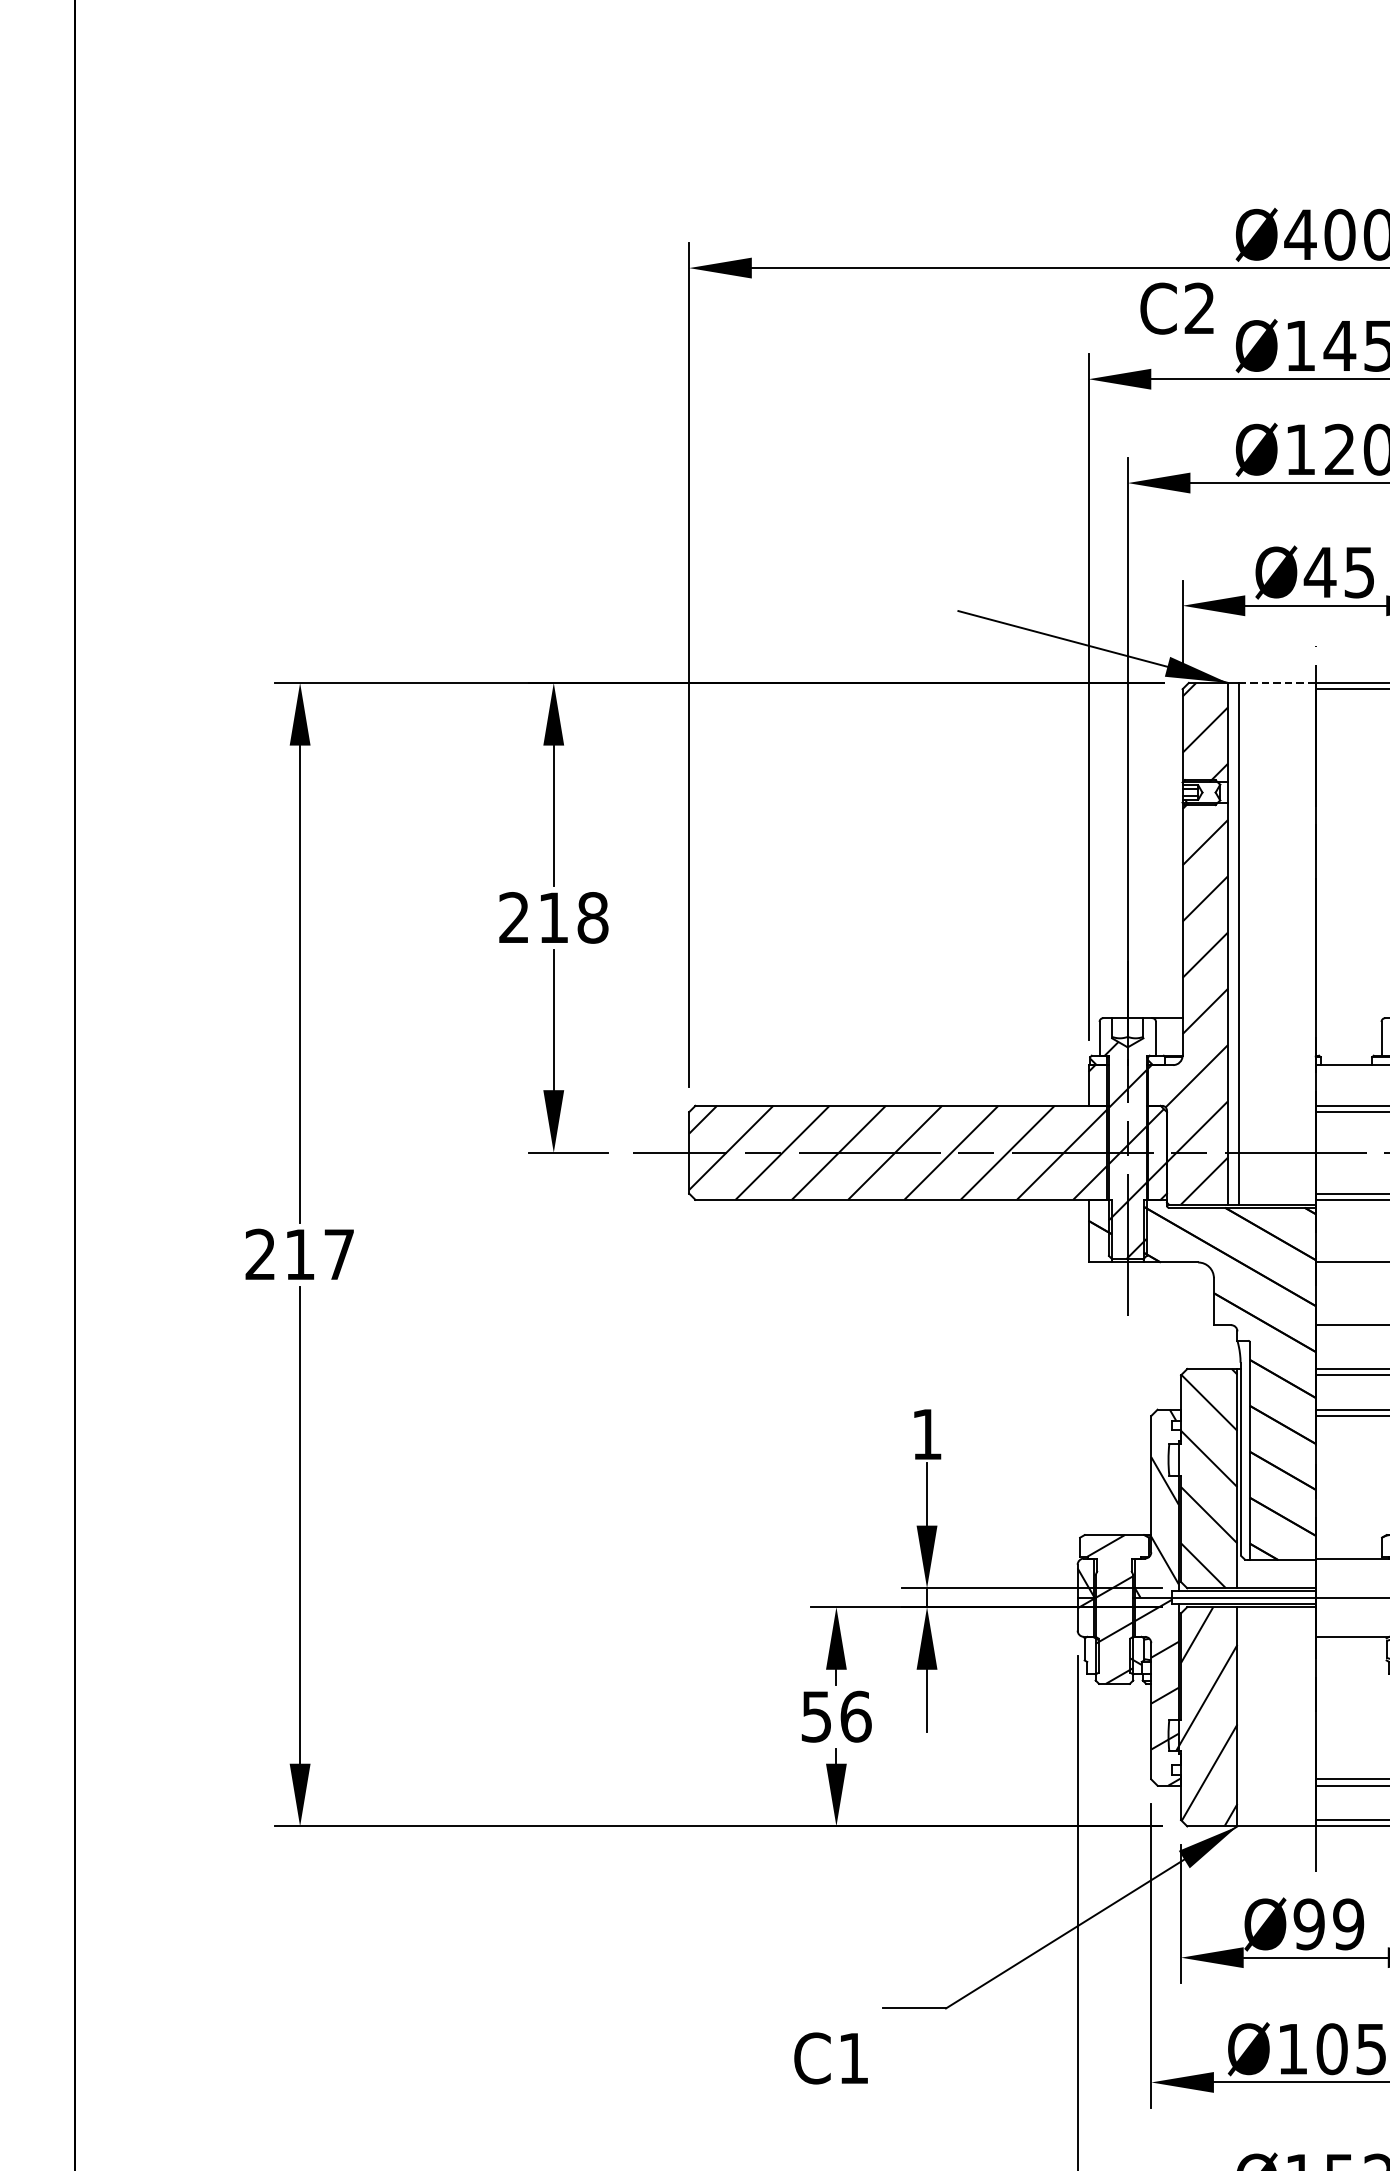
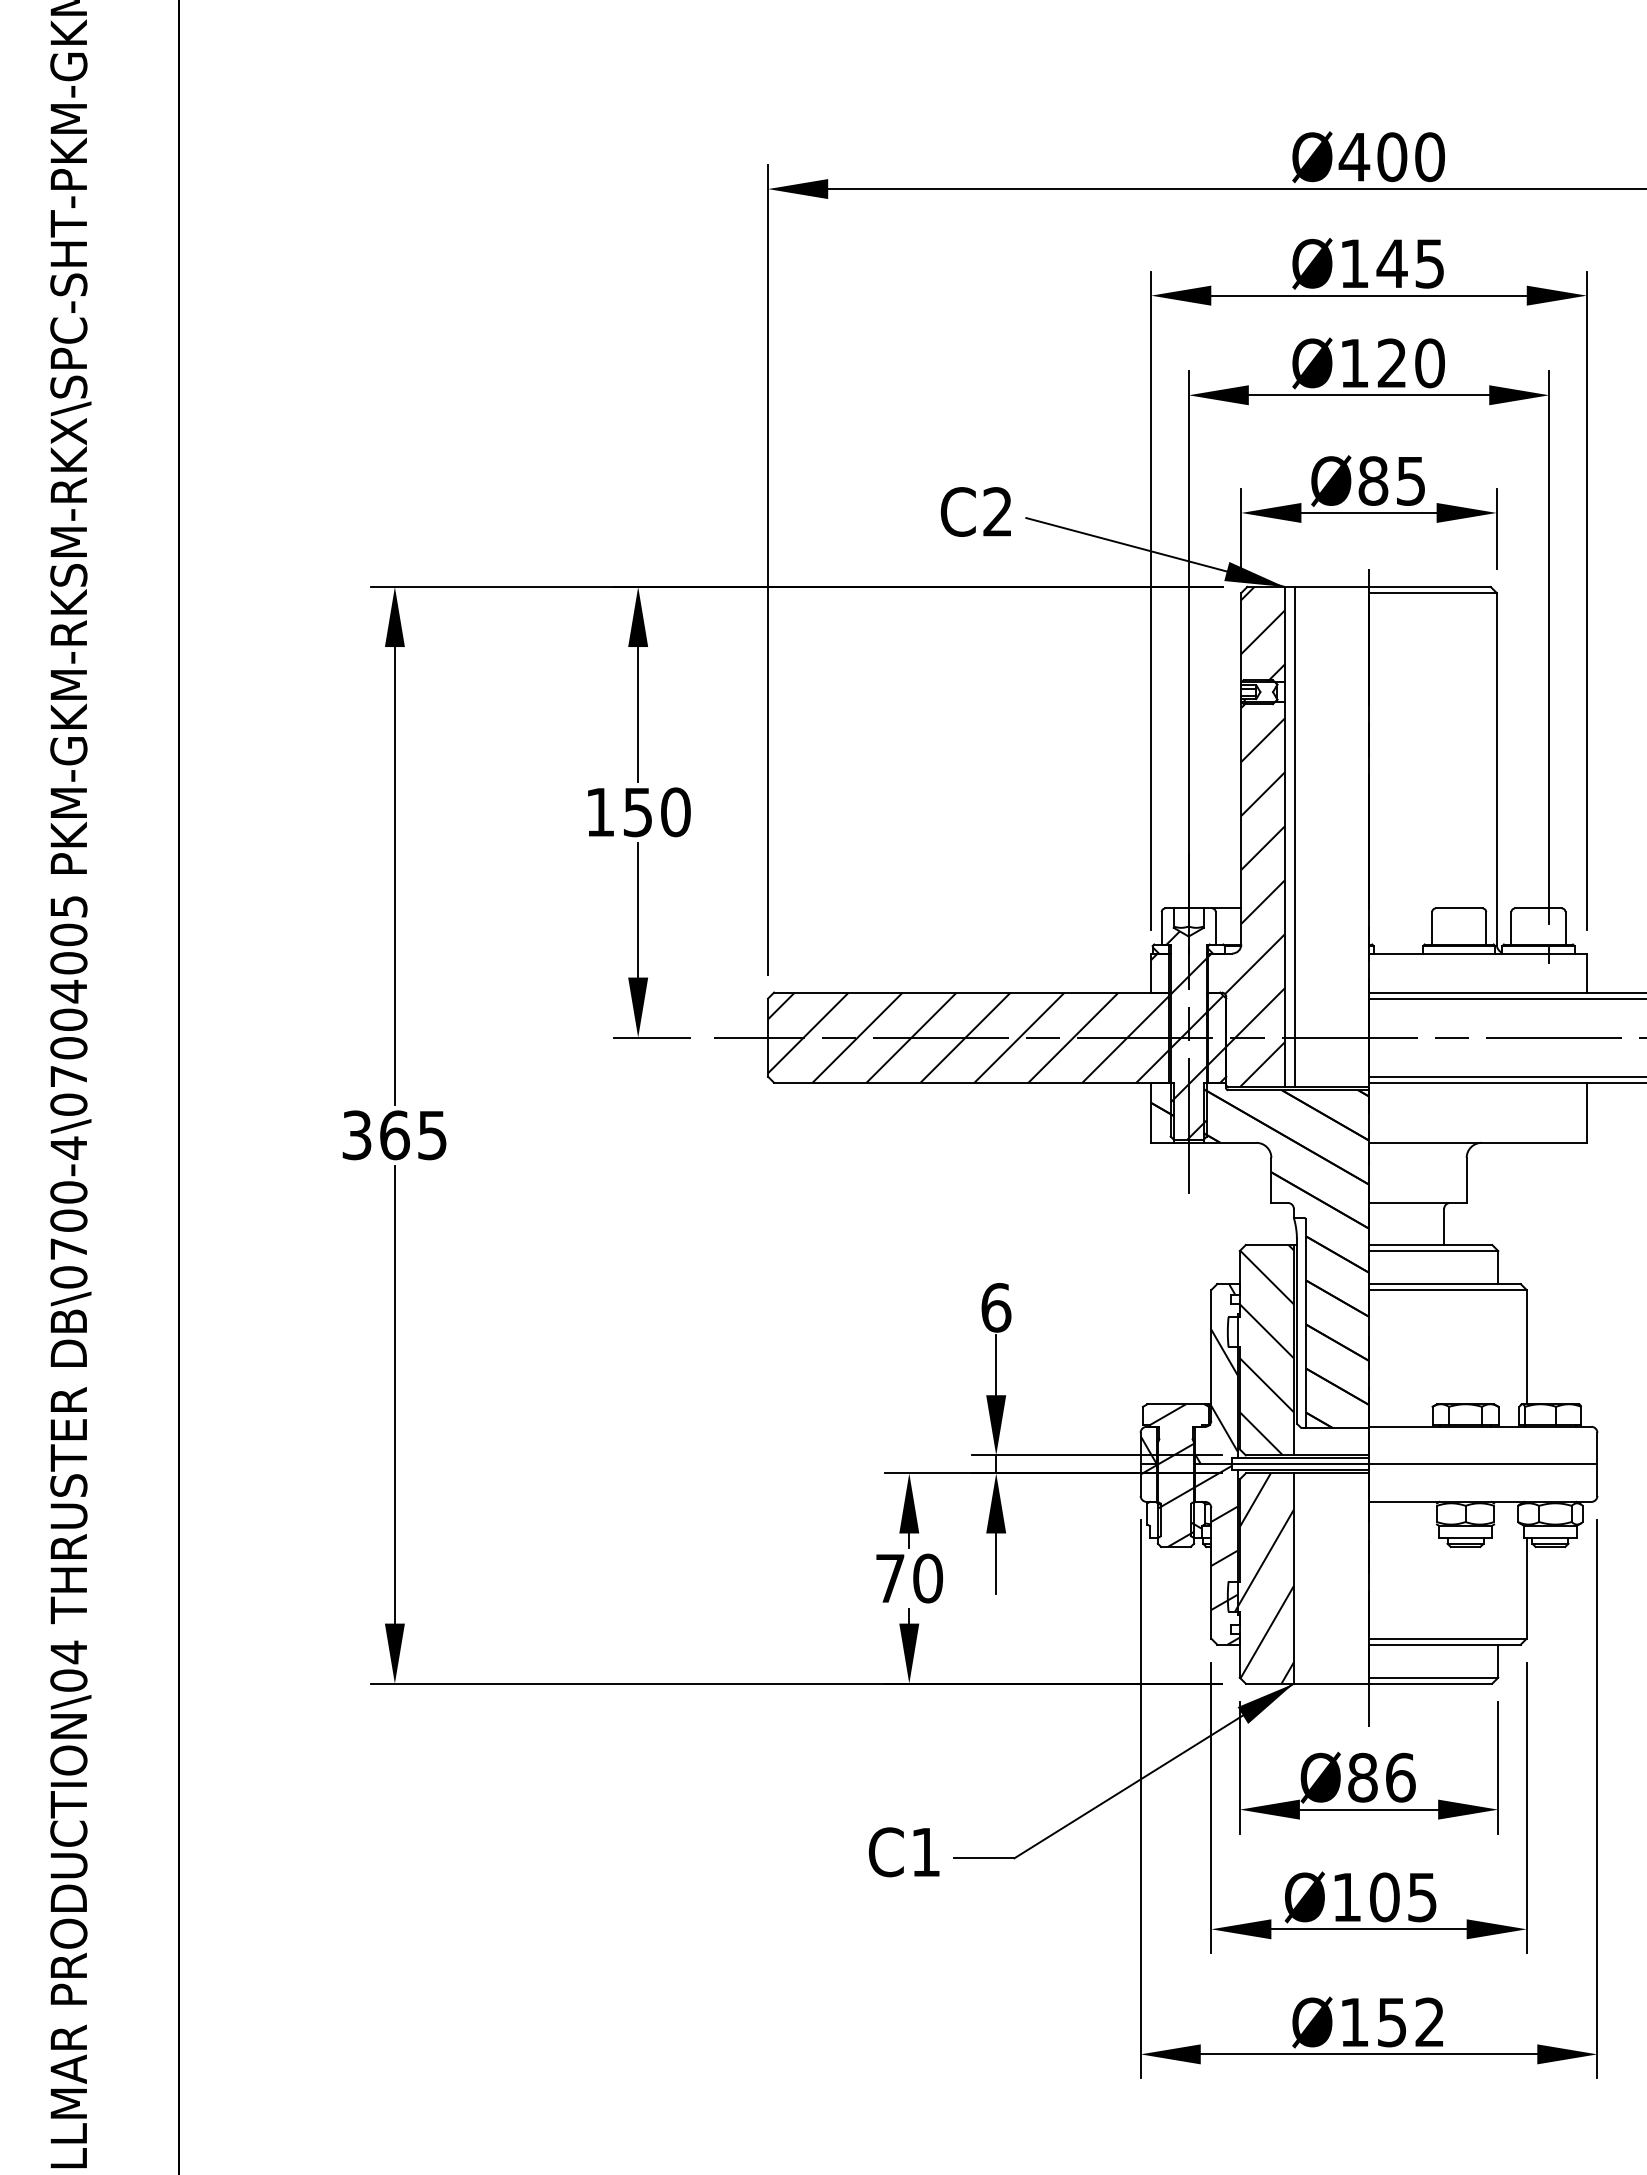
text: (1176, 308) -> (975, 511), moved
text: (1319, 571) -> (1372, 480), Ø45 -> Ø85
line: (1277, 682) -> (1332, 586), dashed -> solid
text: (554, 918) -> (638, 812), 218 -> 150
text: (299, 1254) -> (394, 1135), 217 -> 365
text: (927, 1434) -> (996, 1307), 1 -> 6
text: (836, 1716) -> (909, 1578), 56 -> 70
text: (1328, 1924) -> (1381, 1777), Ø99 -> Ø86
text: (830, 2058) -> (903, 1852), moved

